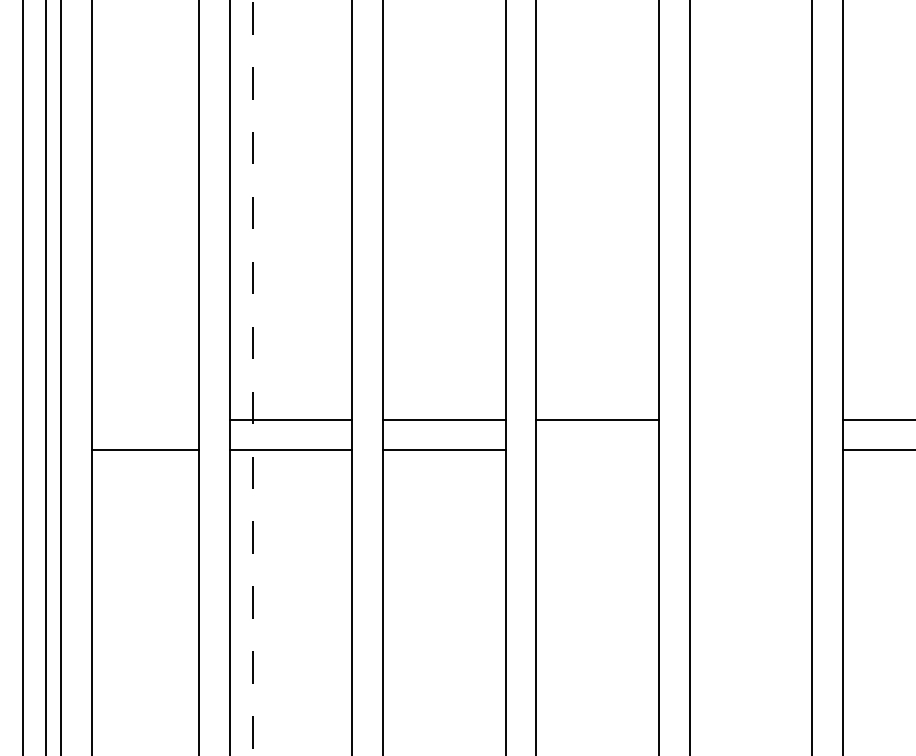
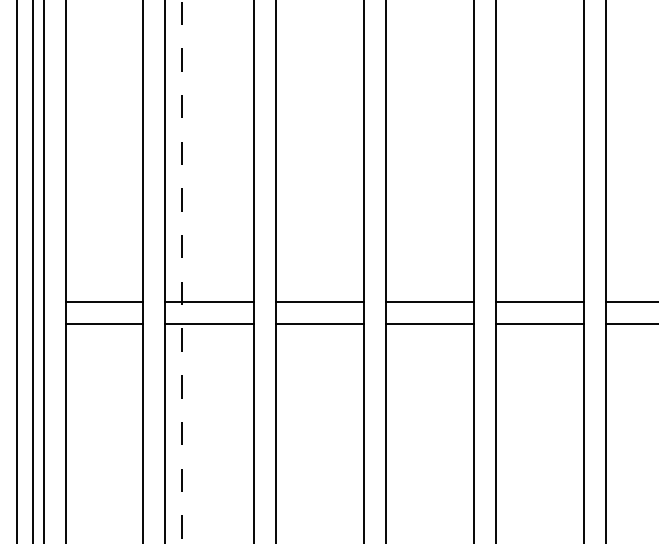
line: (145, 419) -> (104, 301), added
line: (750, 419) -> (539, 301), added
line: (597, 450) -> (429, 324), added
line: (750, 450) -> (539, 324), added

